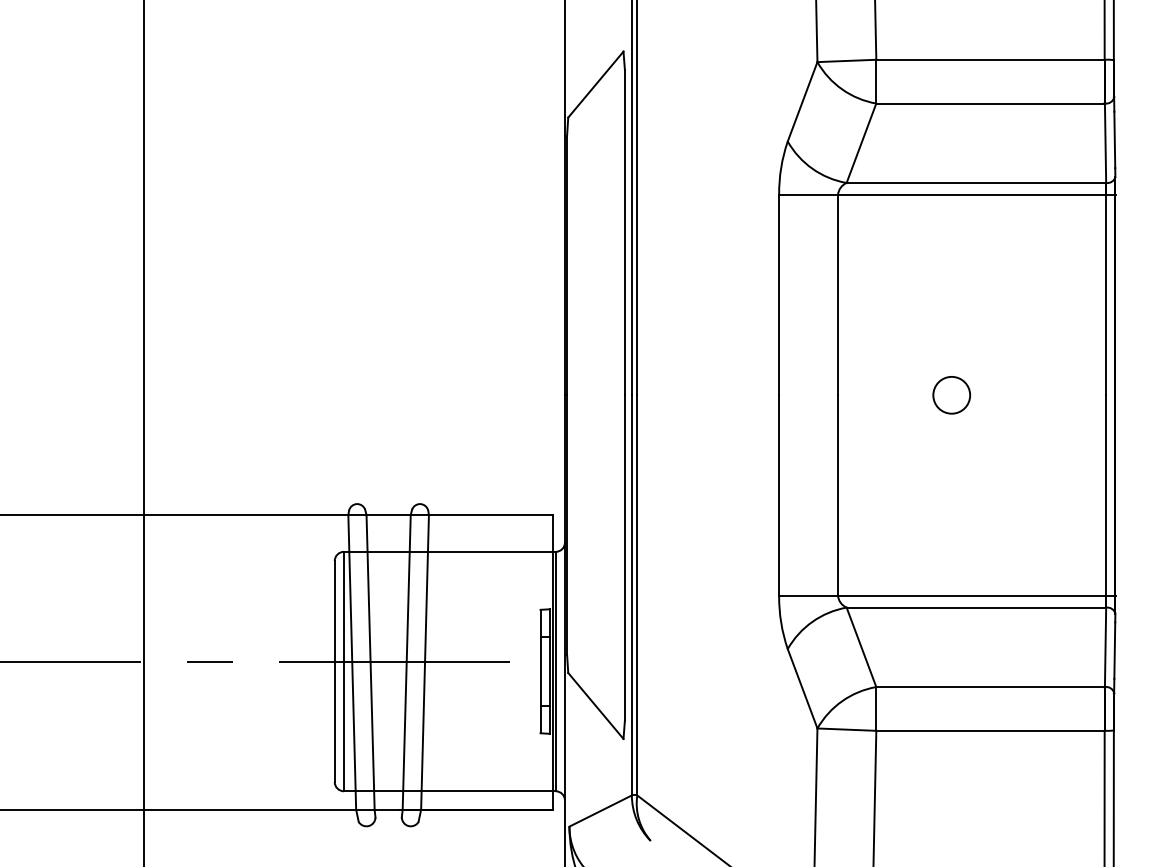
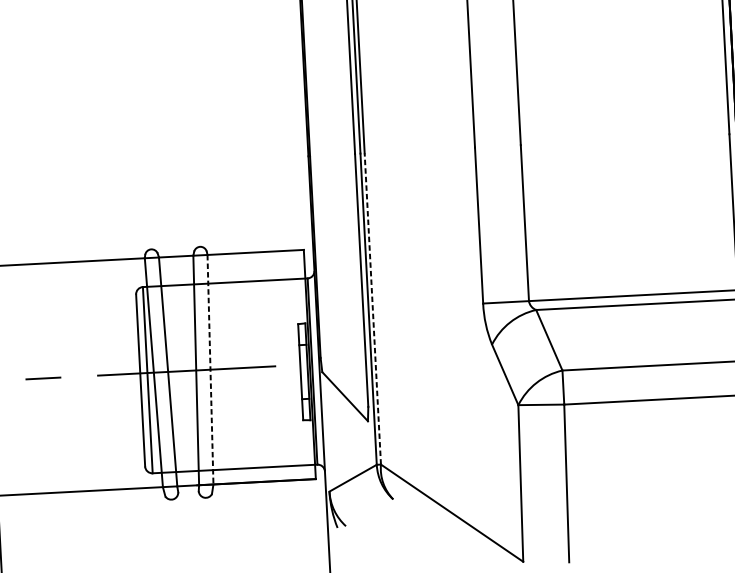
circle: (951, 395) -> (609, 140), removed
line: (637, 594) -> (372, 308), solid -> dashed
line: (425, 662) -> (210, 369), solid -> dashed

